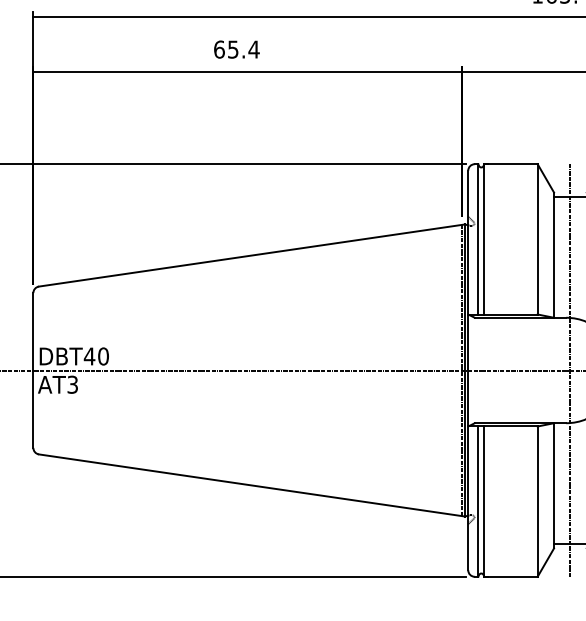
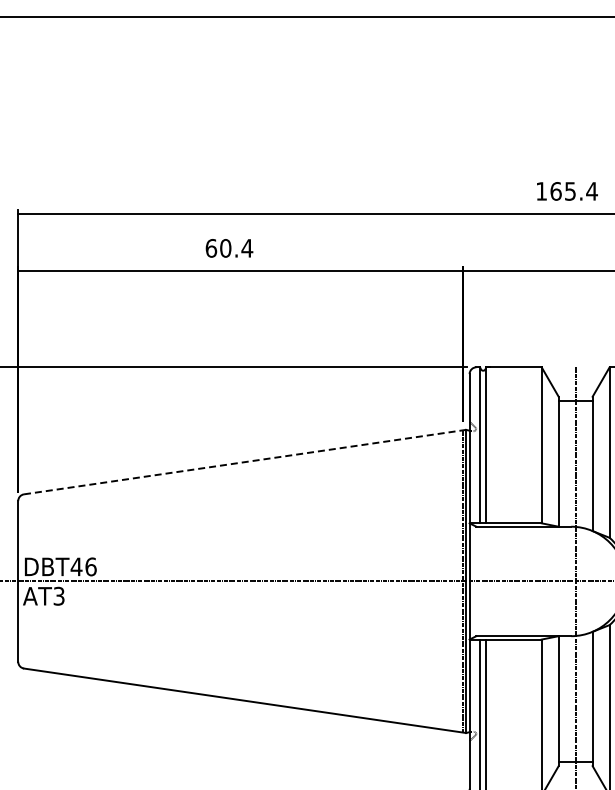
text: (233, 49) -> (225, 248), 65.4 -> 60.4
line: (252, 255) -> (245, 462), solid -> dashed
text: (103, 356) -> (90, 566), DBT40 -> DBT46

